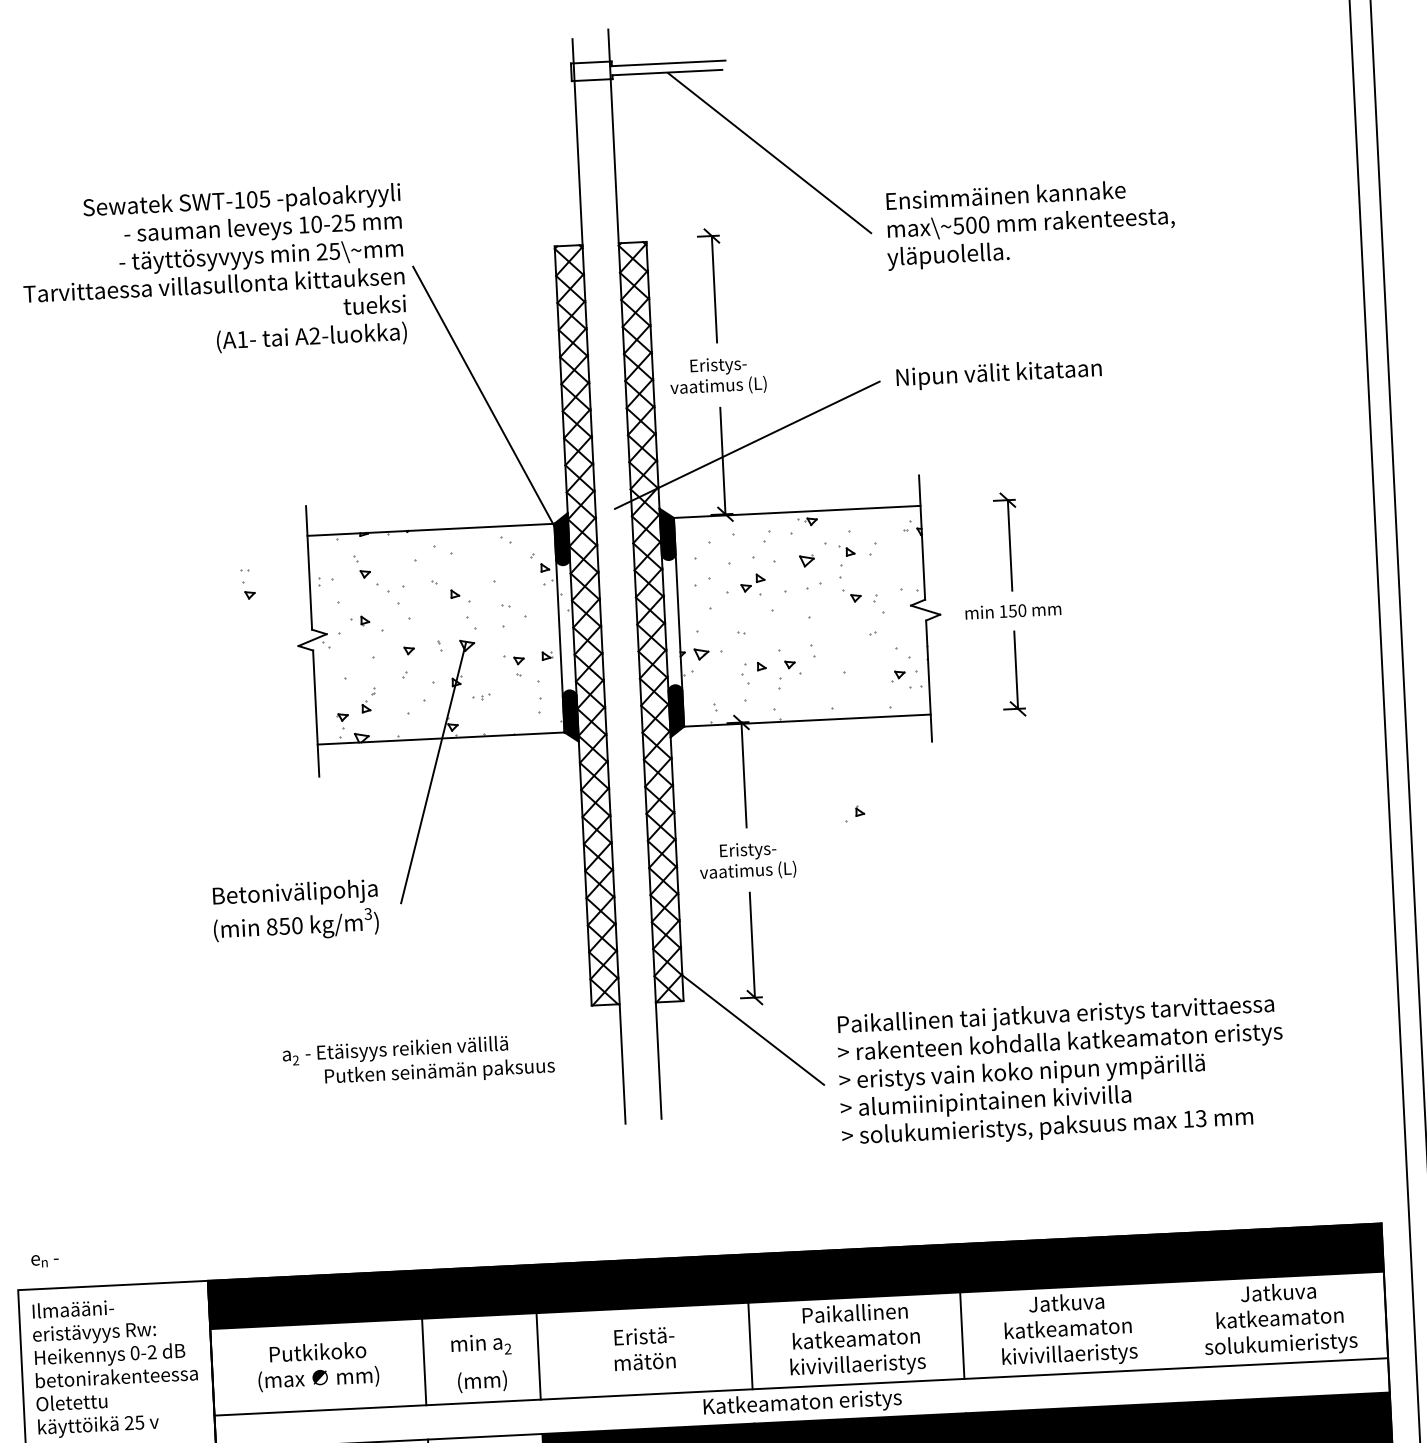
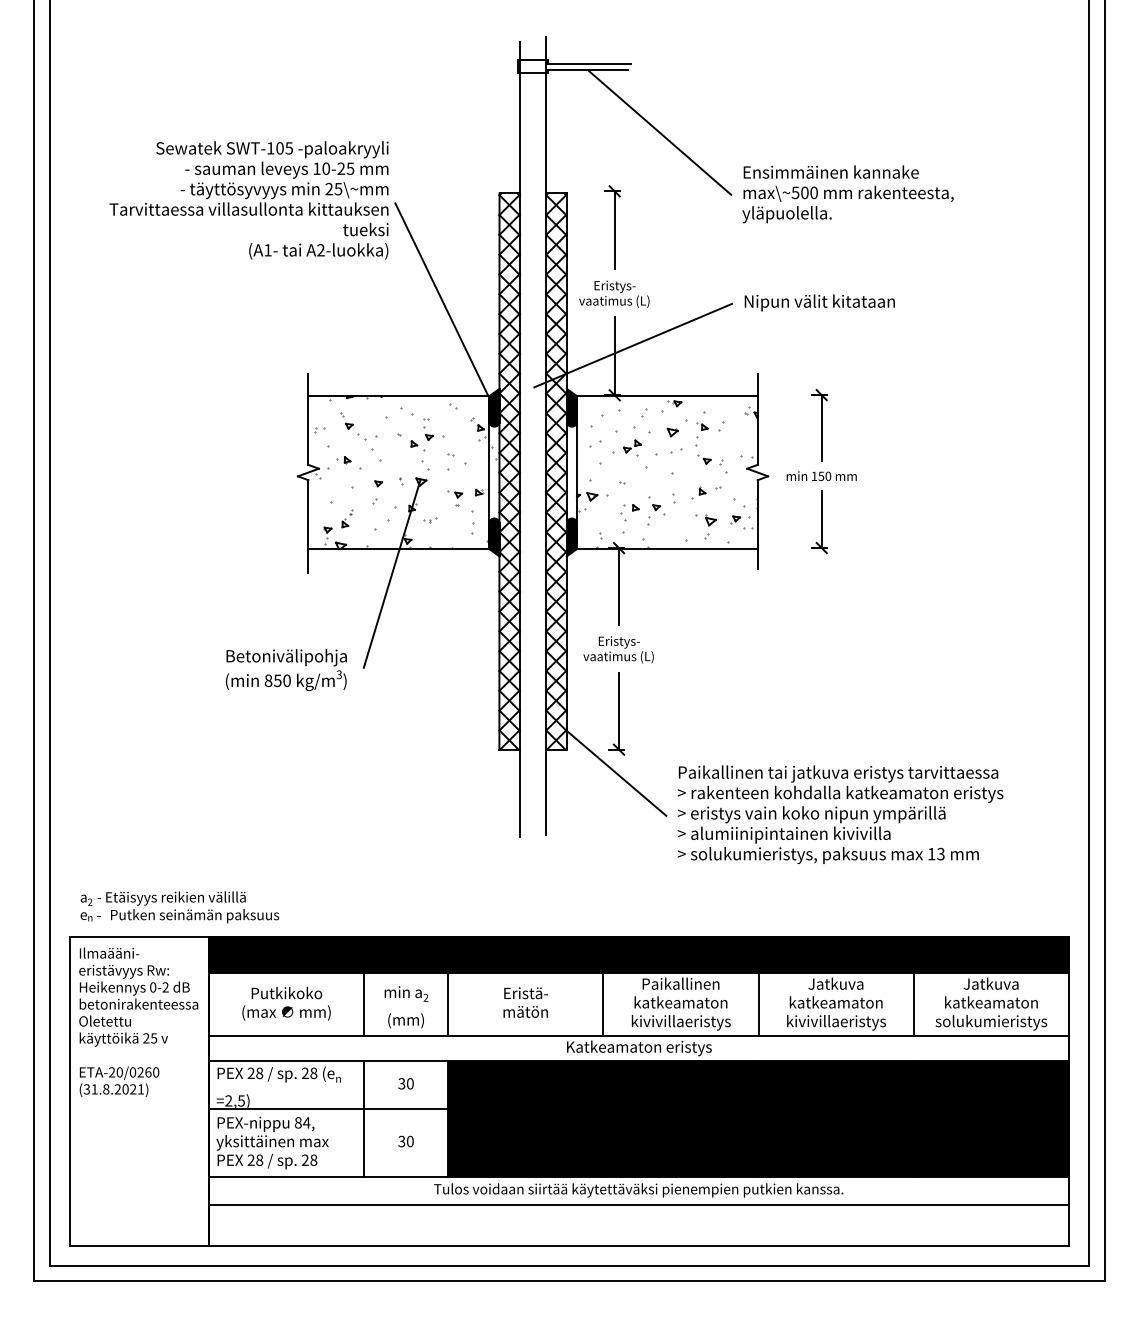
part: (248, 584) -> (428, 429), moved
part: (864, 686) -> (710, 526), added
part: (854, 813) -> (698, 492), moved
text: (418, 1061) -> (179, 907), moved
line: (1173, 1324) -> (913, 1003), added

